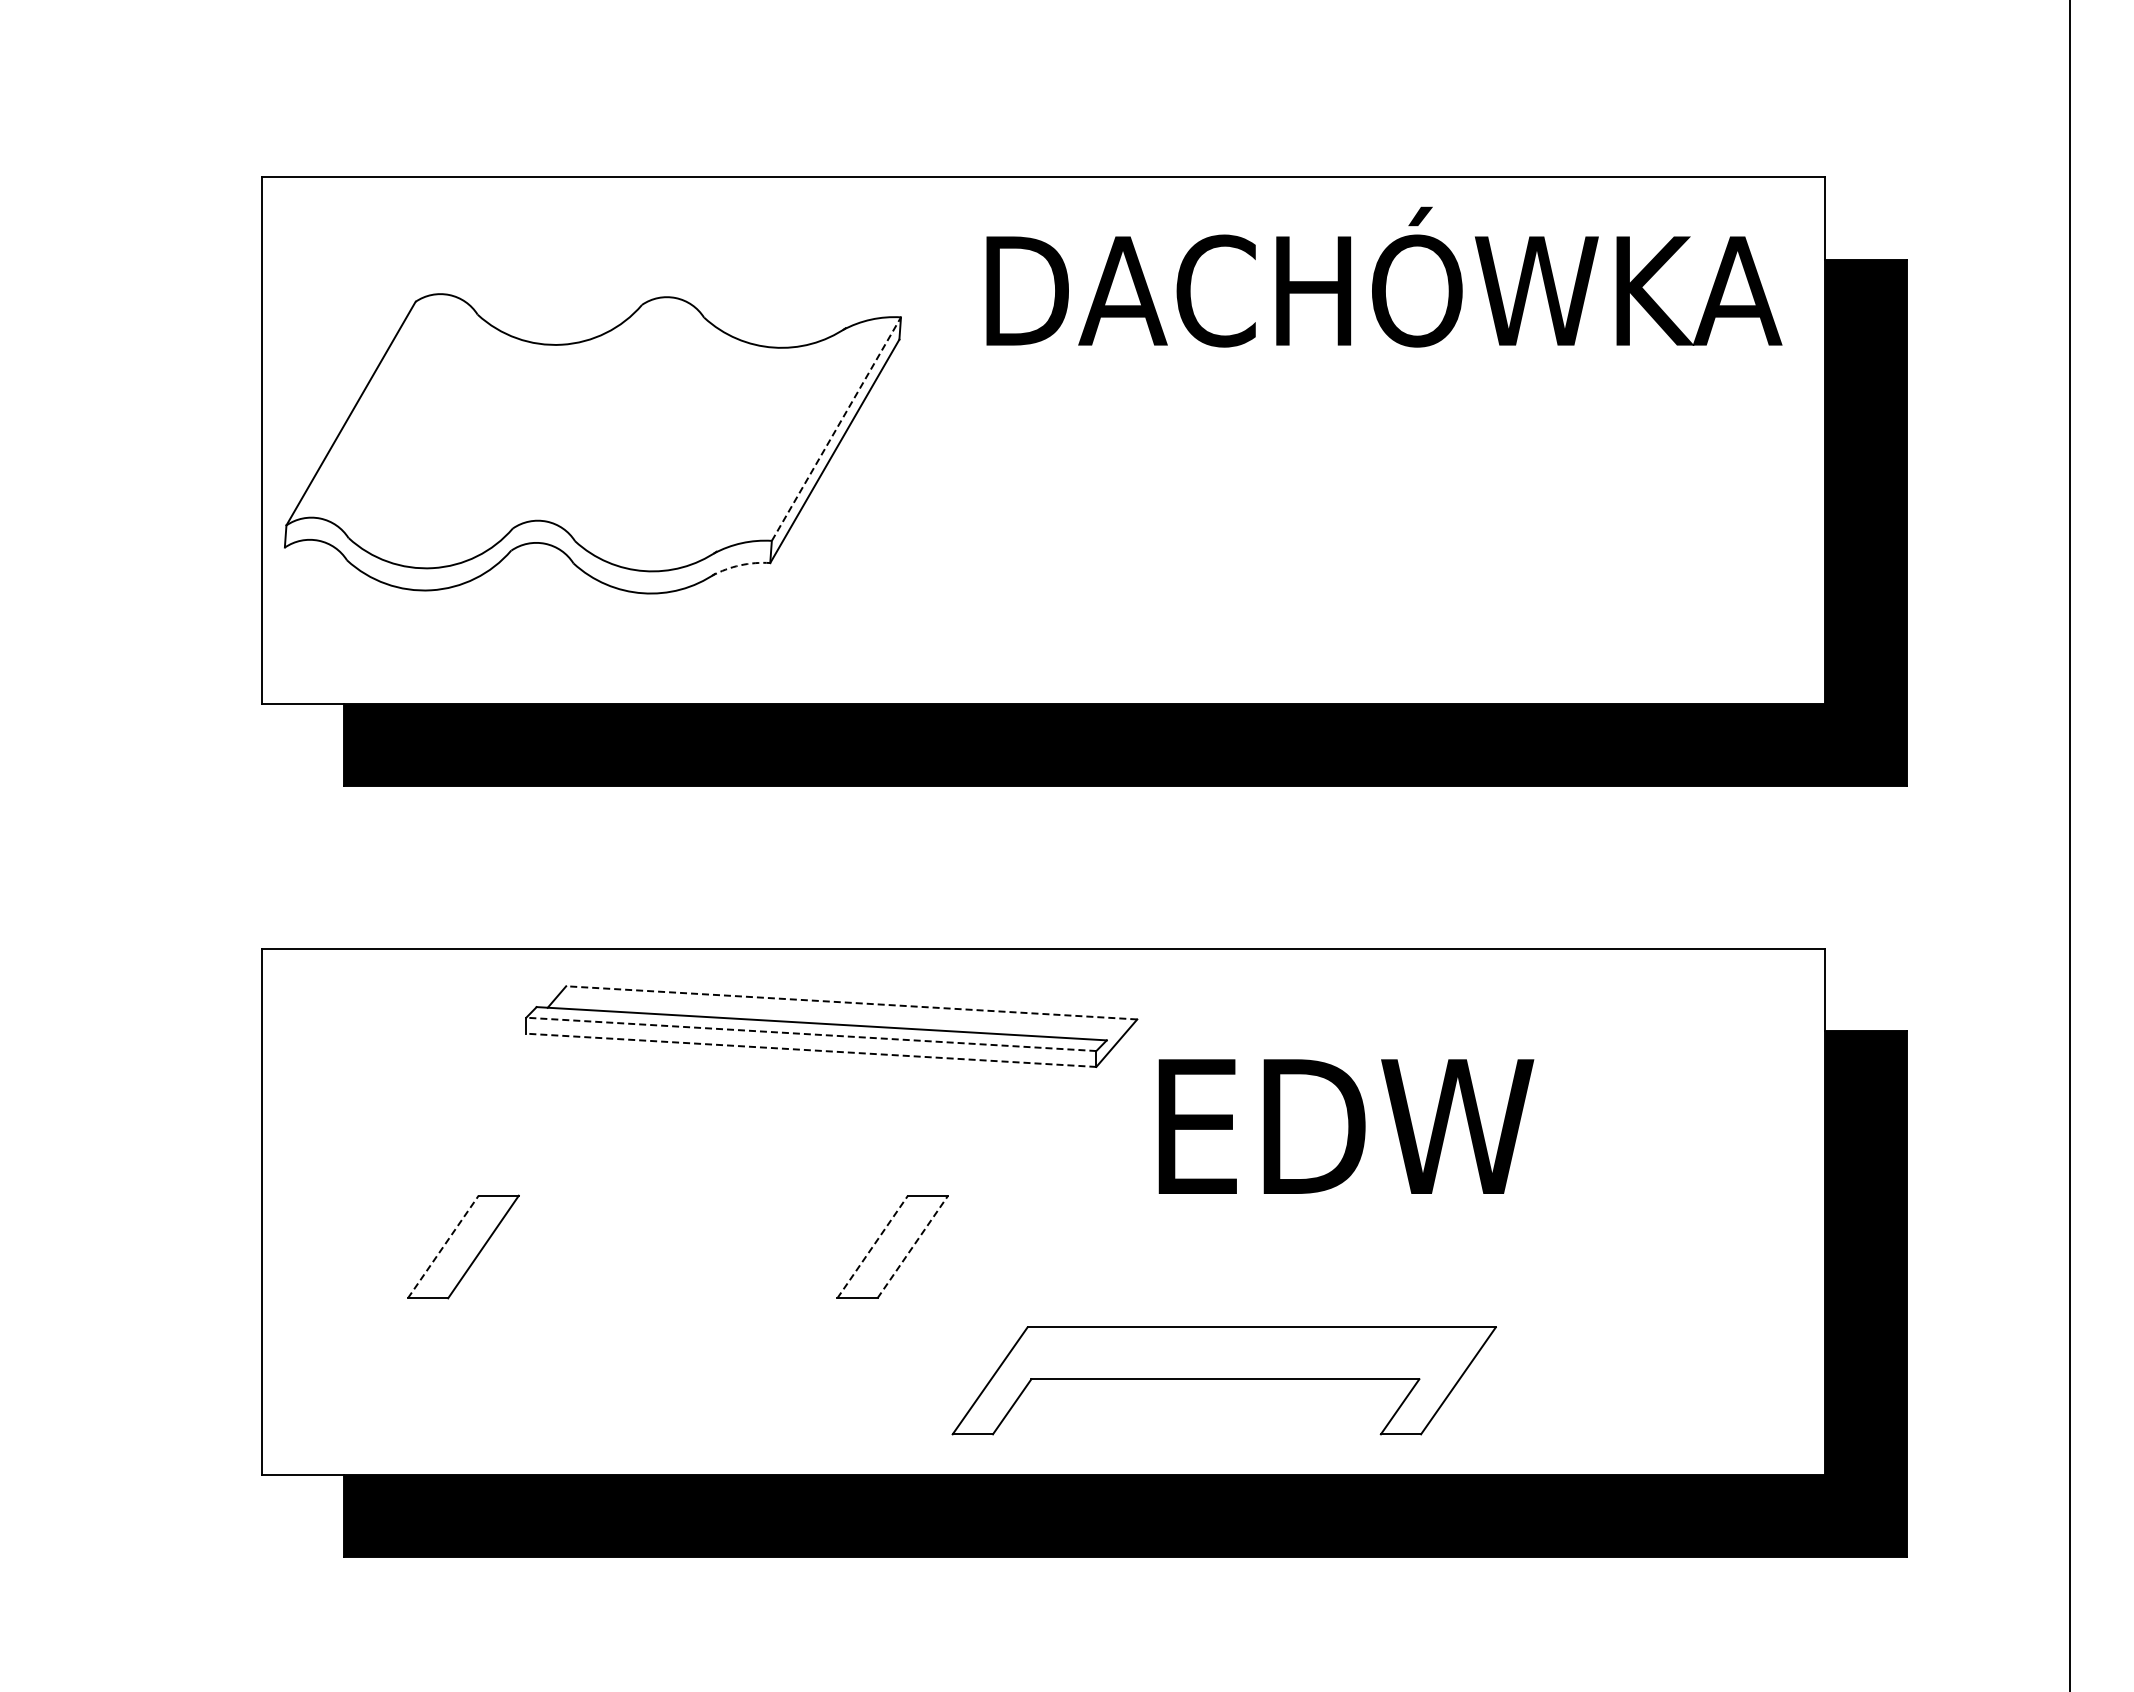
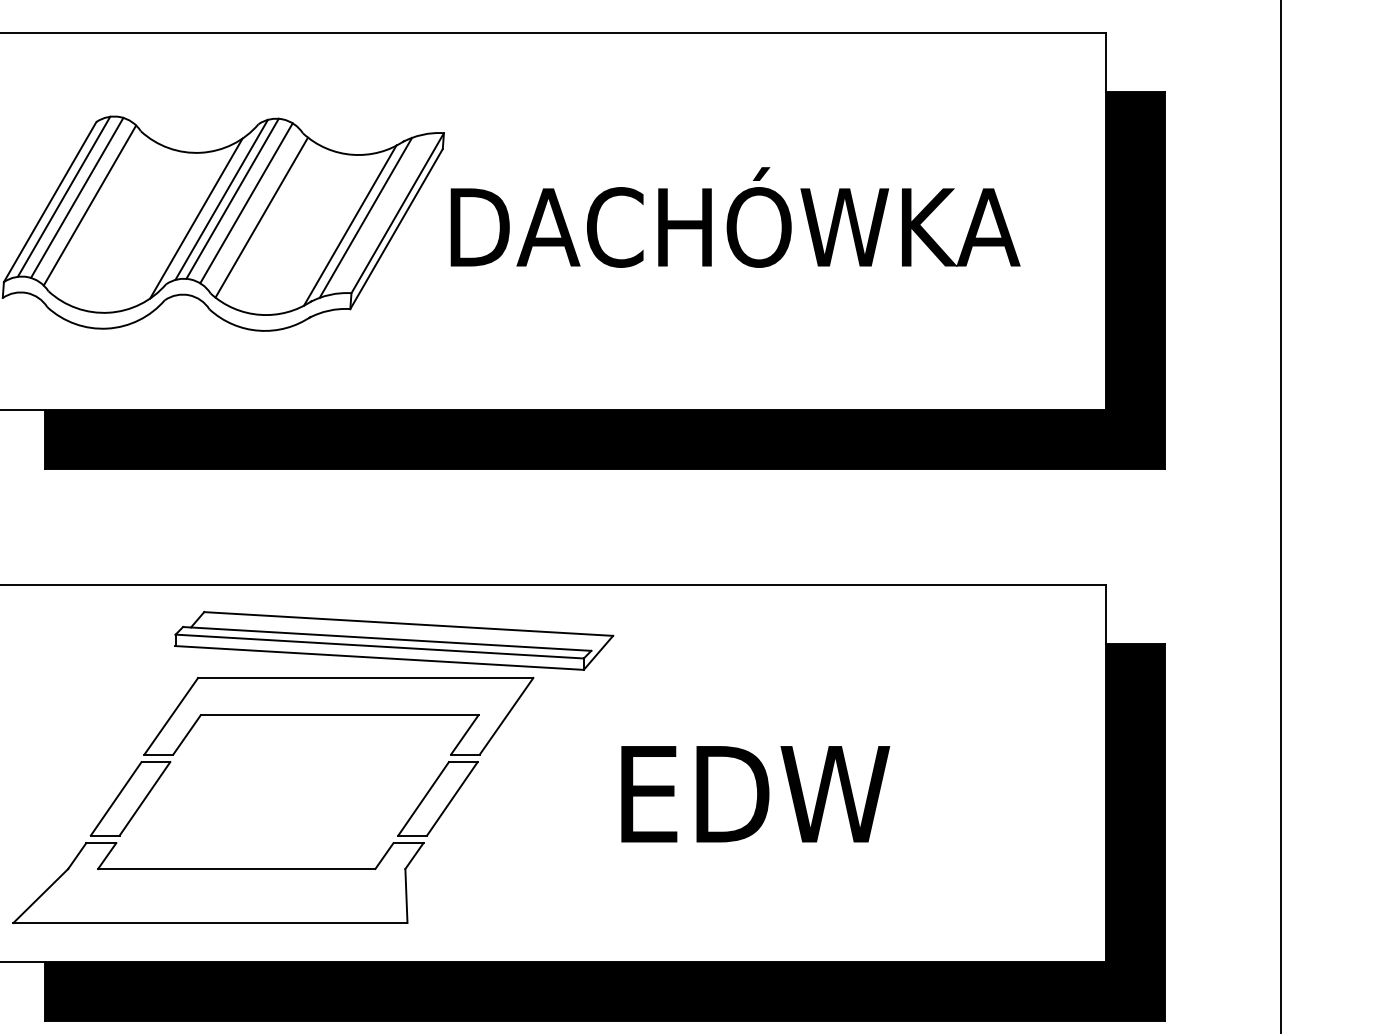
text: (1384, 276) -> (735, 217), moved
line: (369, 406) -> (63, 196), added
line: (388, 407) -> (76, 197), added
line: (605, 408) -> (232, 198), added
line: (590, 410) -> (221, 199), added
line: (624, 415) -> (245, 203), added
line: (406, 418) -> (89, 205), added
line: (836, 428) -> (397, 212), dashed -> solid
line: (646, 435) -> (261, 217), added
line: (791, 435) -> (365, 217), added
line: (554, 436) -> (195, 218), added
line: (769, 446) -> (349, 225), added
arc: (740, 565) -> (329, 310), dashed -> solid
line: (851, 1002) -> (408, 623), dashed -> solid
line: (811, 1034) -> (379, 646), dashed -> solid
line: (810, 1050) -> (379, 658), dashed -> solid
text: (1346, 1126) -> (755, 794), moved
line: (443, 1246) -> (116, 798), dashed -> solid
line: (872, 1246) -> (423, 798), dashed -> solid
line: (913, 1246) -> (452, 798), dashed -> solid
part: (585, 1364) -> (218, 882), added
part: (1223, 1380) -> (338, 716), moved

